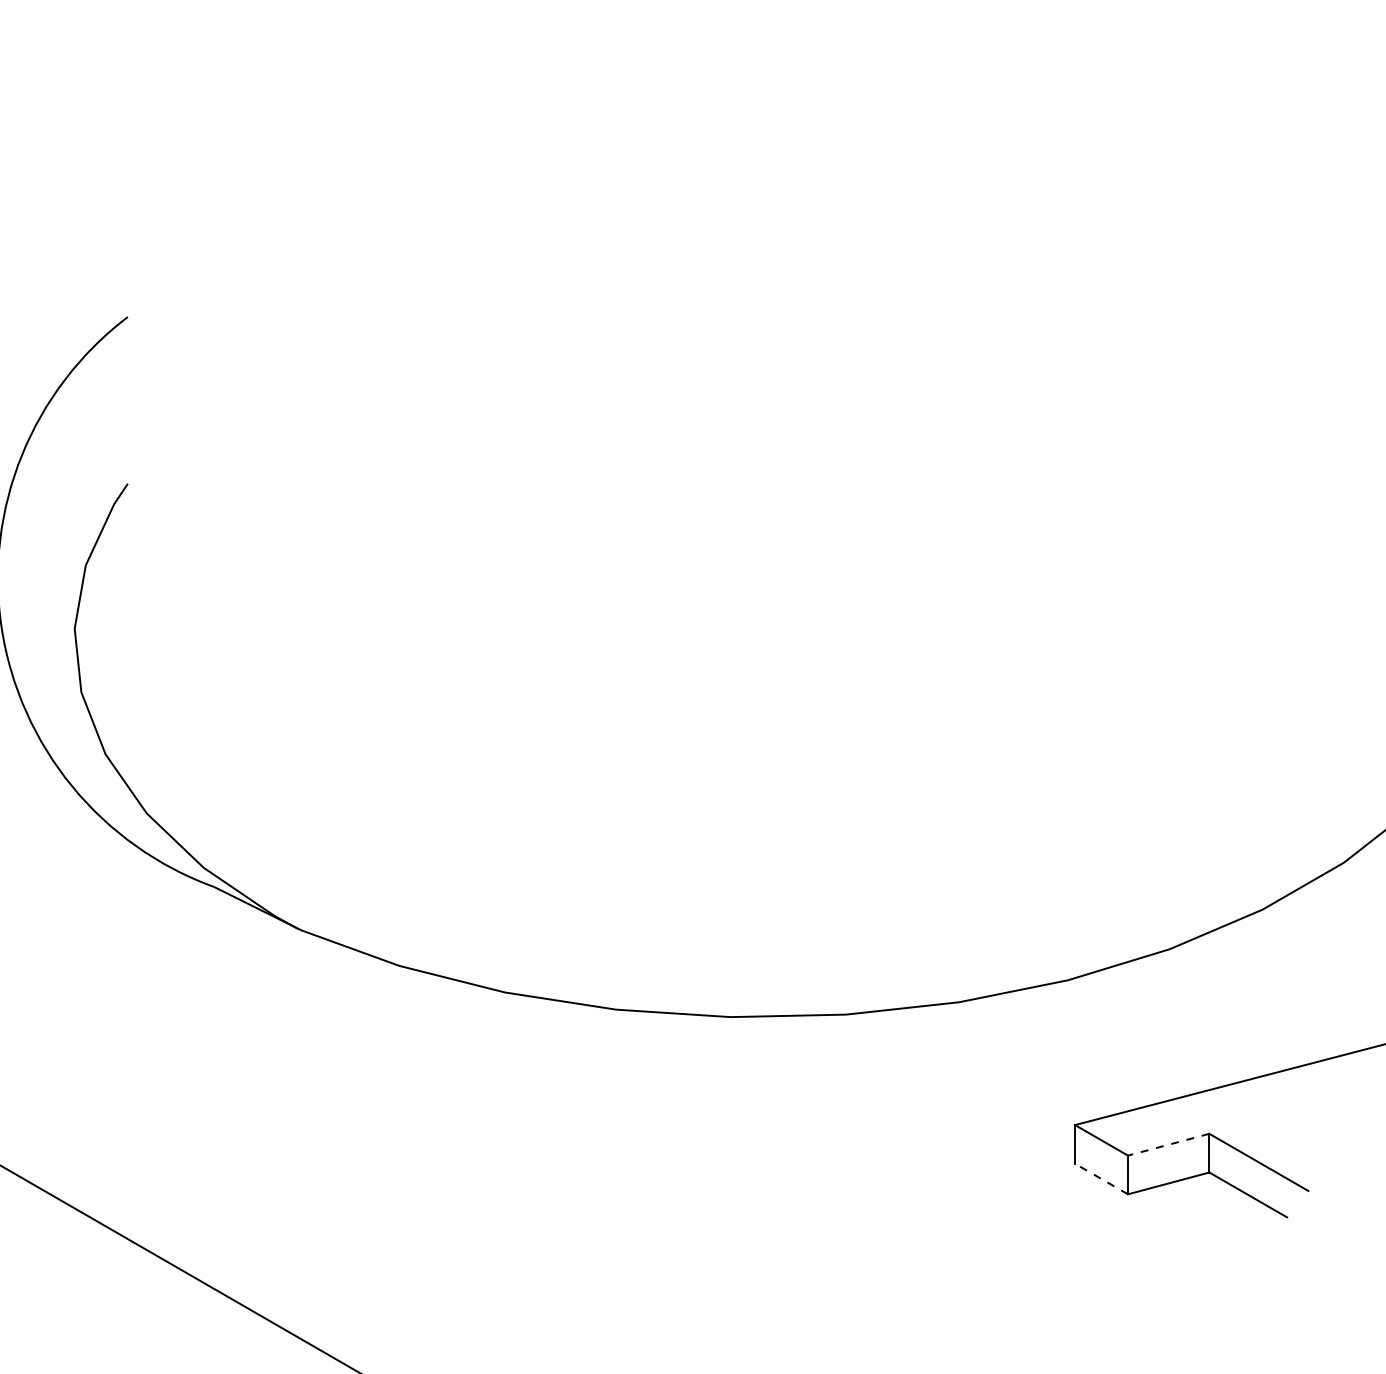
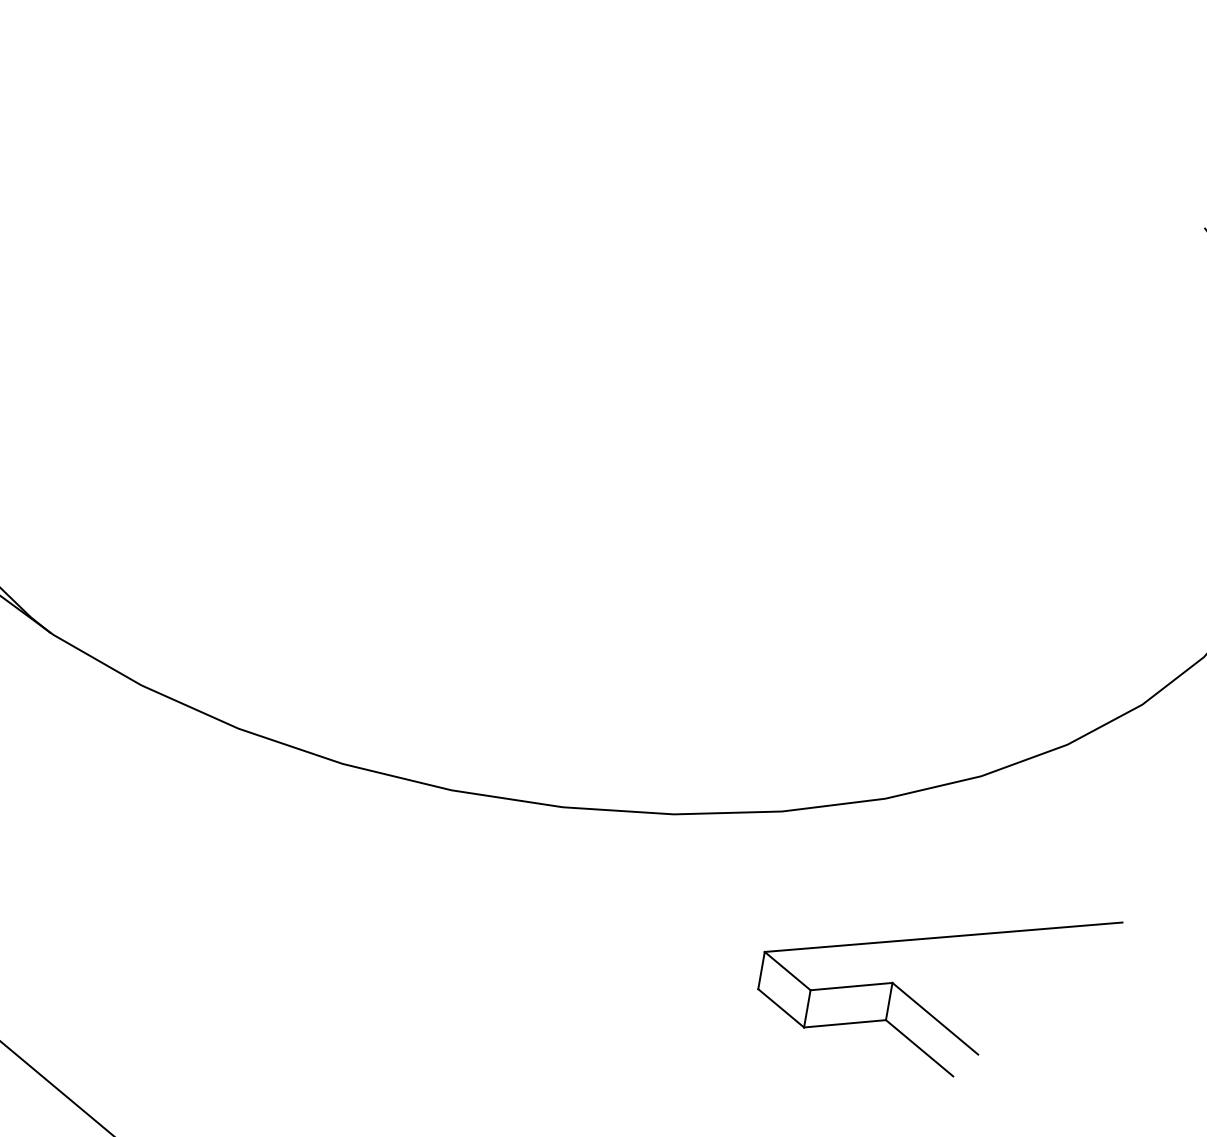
line: (1168, 1144) -> (851, 986), dashed -> solid
line: (1101, 1179) -> (781, 1008), dashed -> solid

